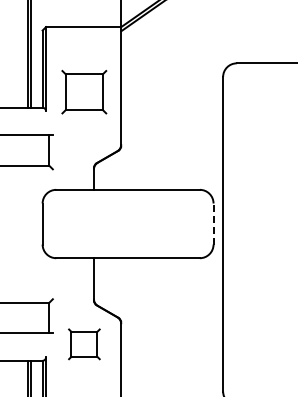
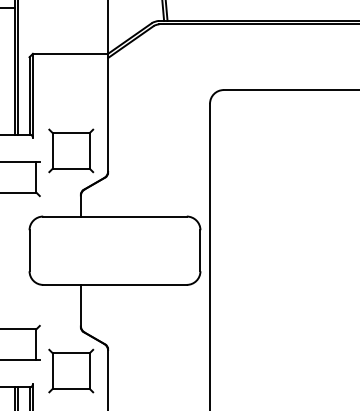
part: (84, 91) -> (71, 150), moved
line: (213, 223) -> (200, 250), dashed -> solid
part: (84, 343) -> (71, 370), size x1.43

